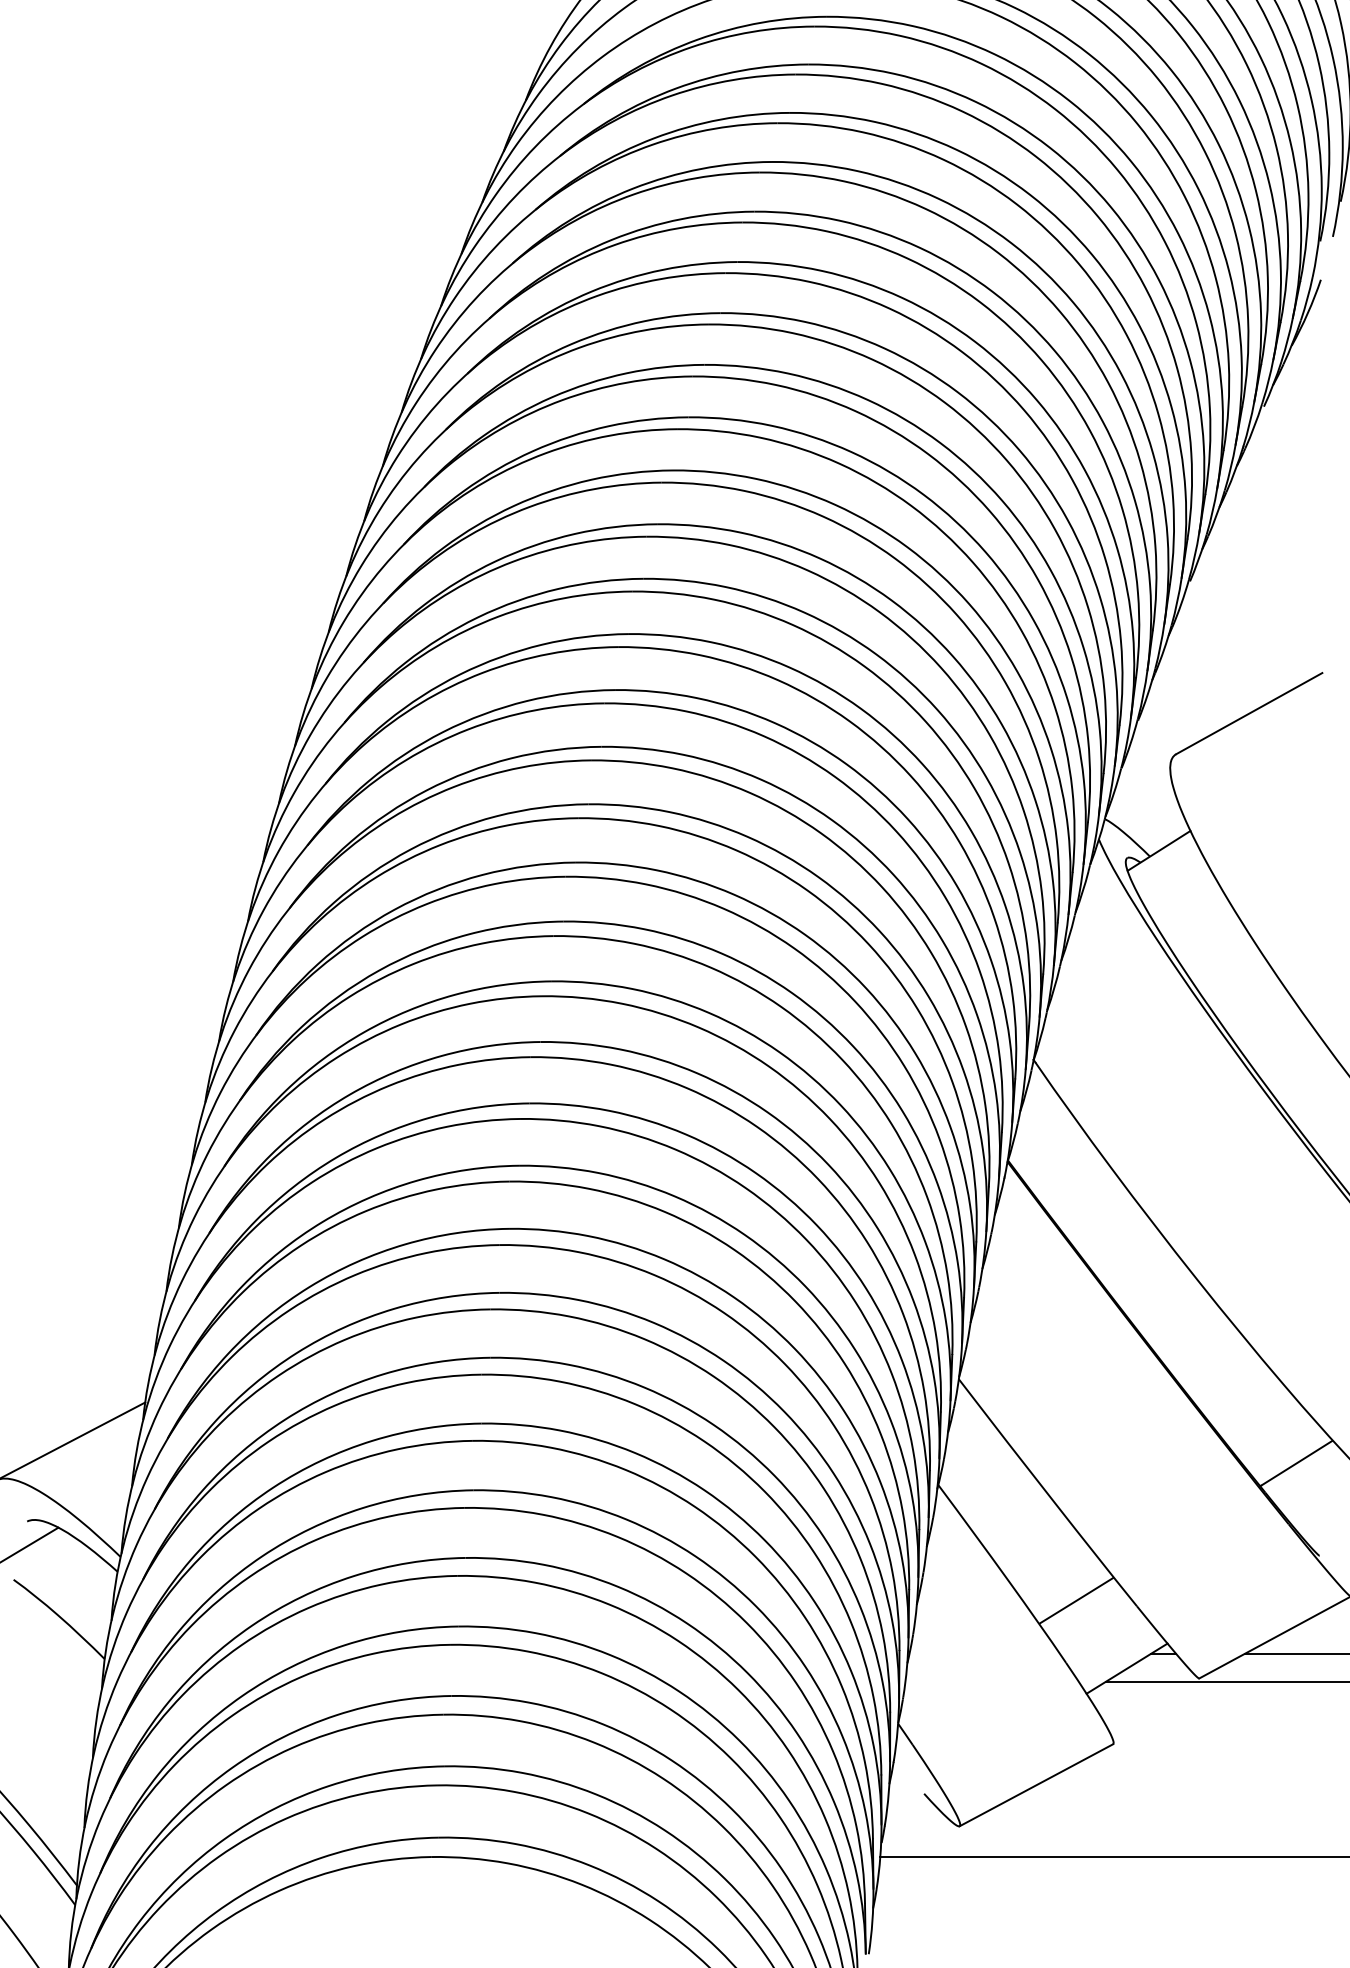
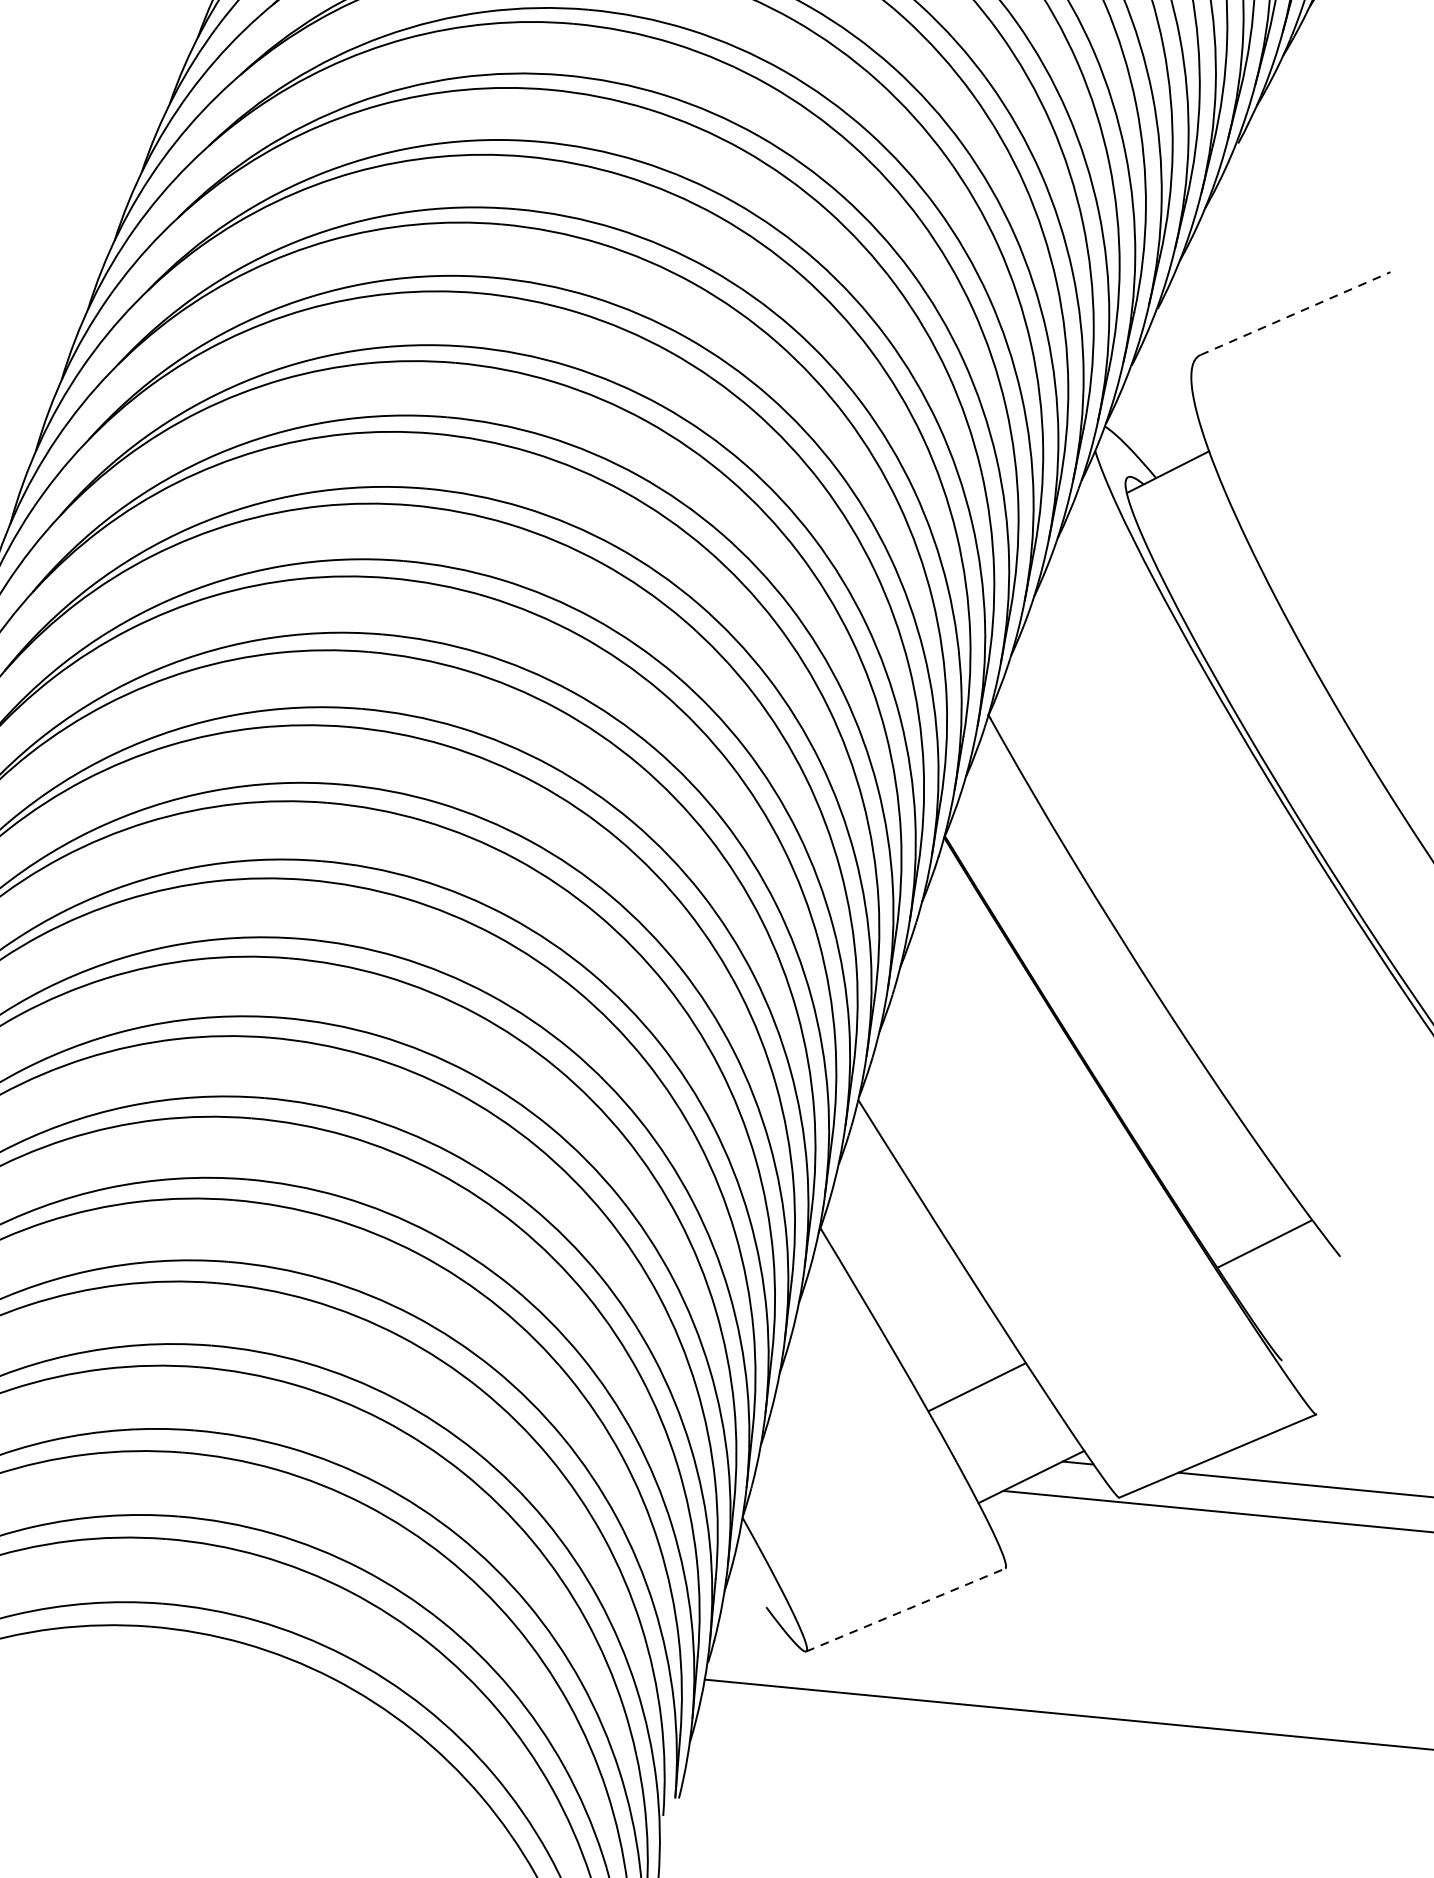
line: (1249, 713) -> (1295, 313), solid -> dashed
line: (1036, 1785) -> (905, 1610), solid -> dashed

